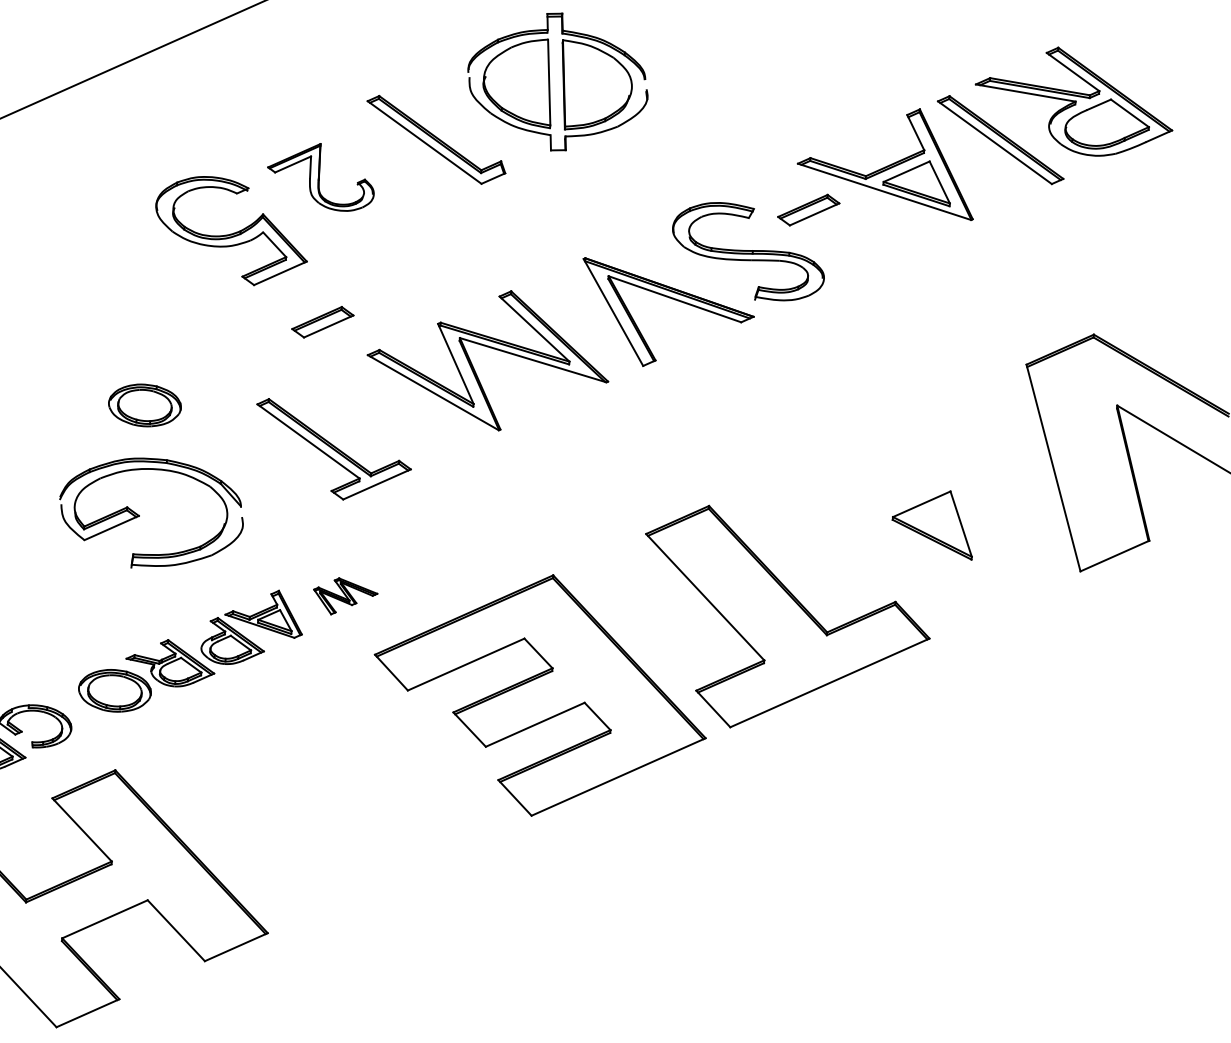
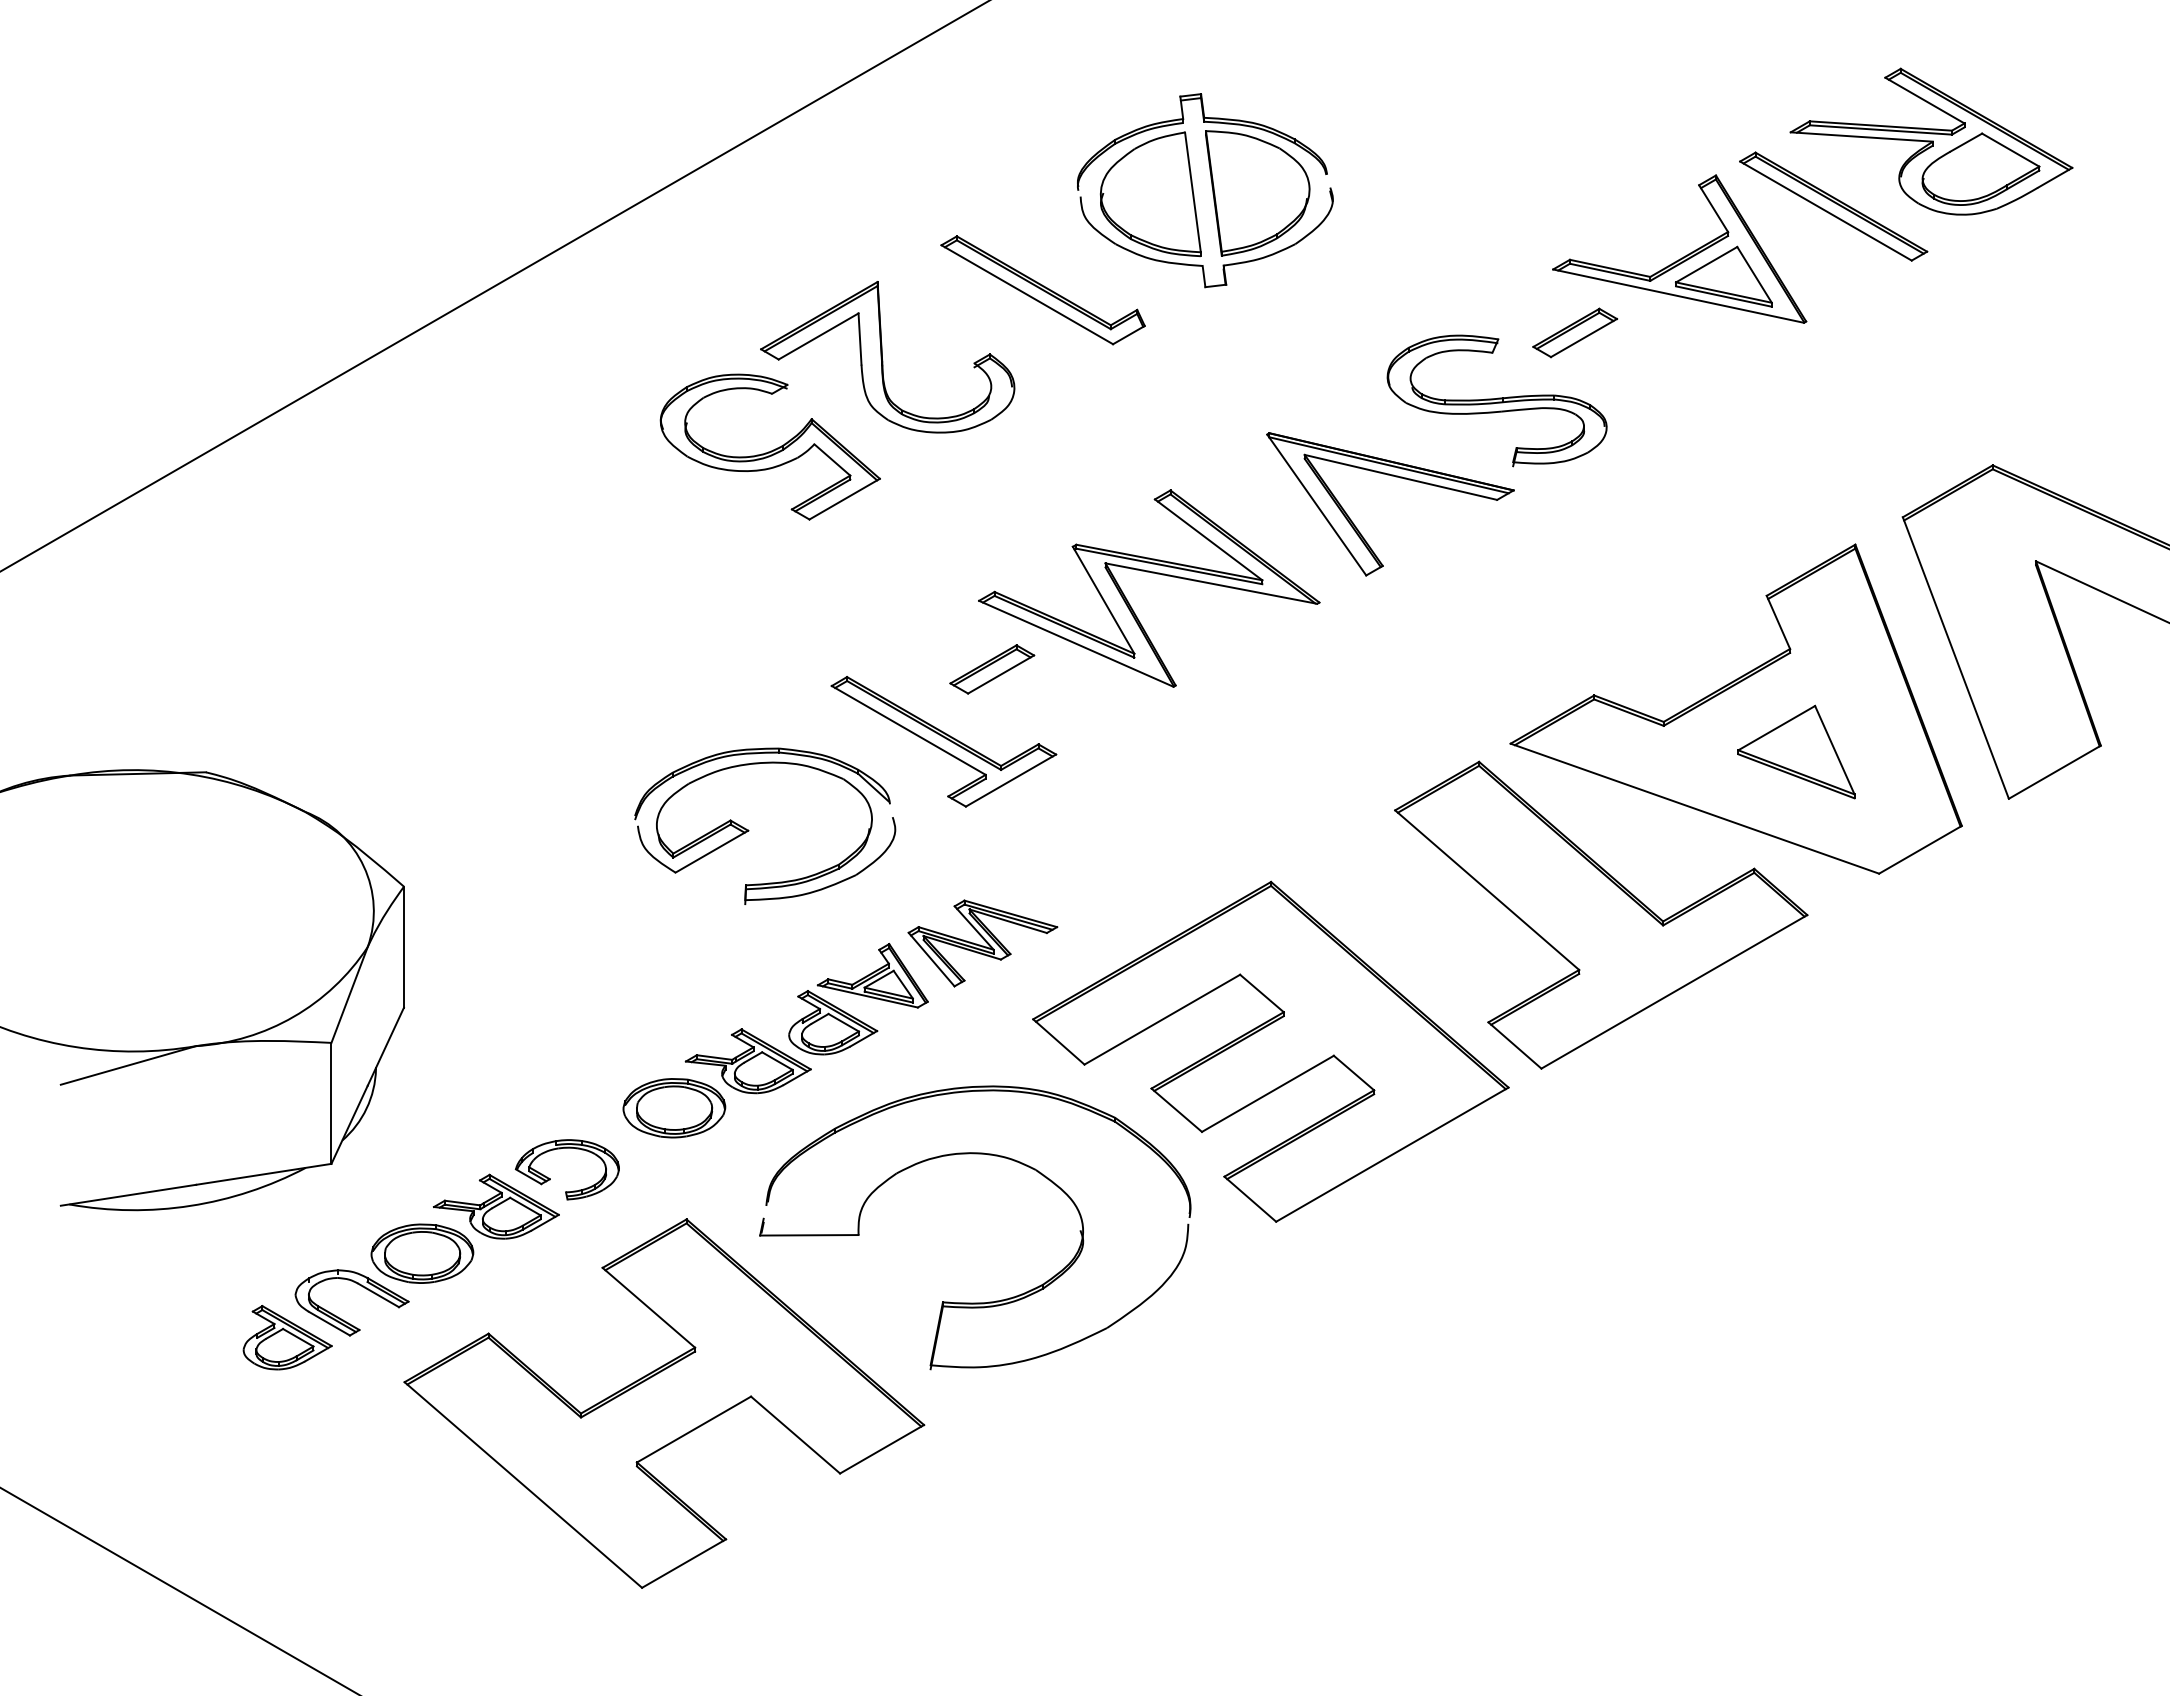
part: (321, 176) -> (887, 357), size x1.67
part: (323, 322) -> (992, 669), moved
part: (145, 405) -> (674, 704), removed
part: (894, 487) -> (1735, 708), added
part: (139, 515) -> (749, 830), moved
part: (344, 597) -> (982, 943), size x1.67
part: (324, 745) -> (975, 1154), added

